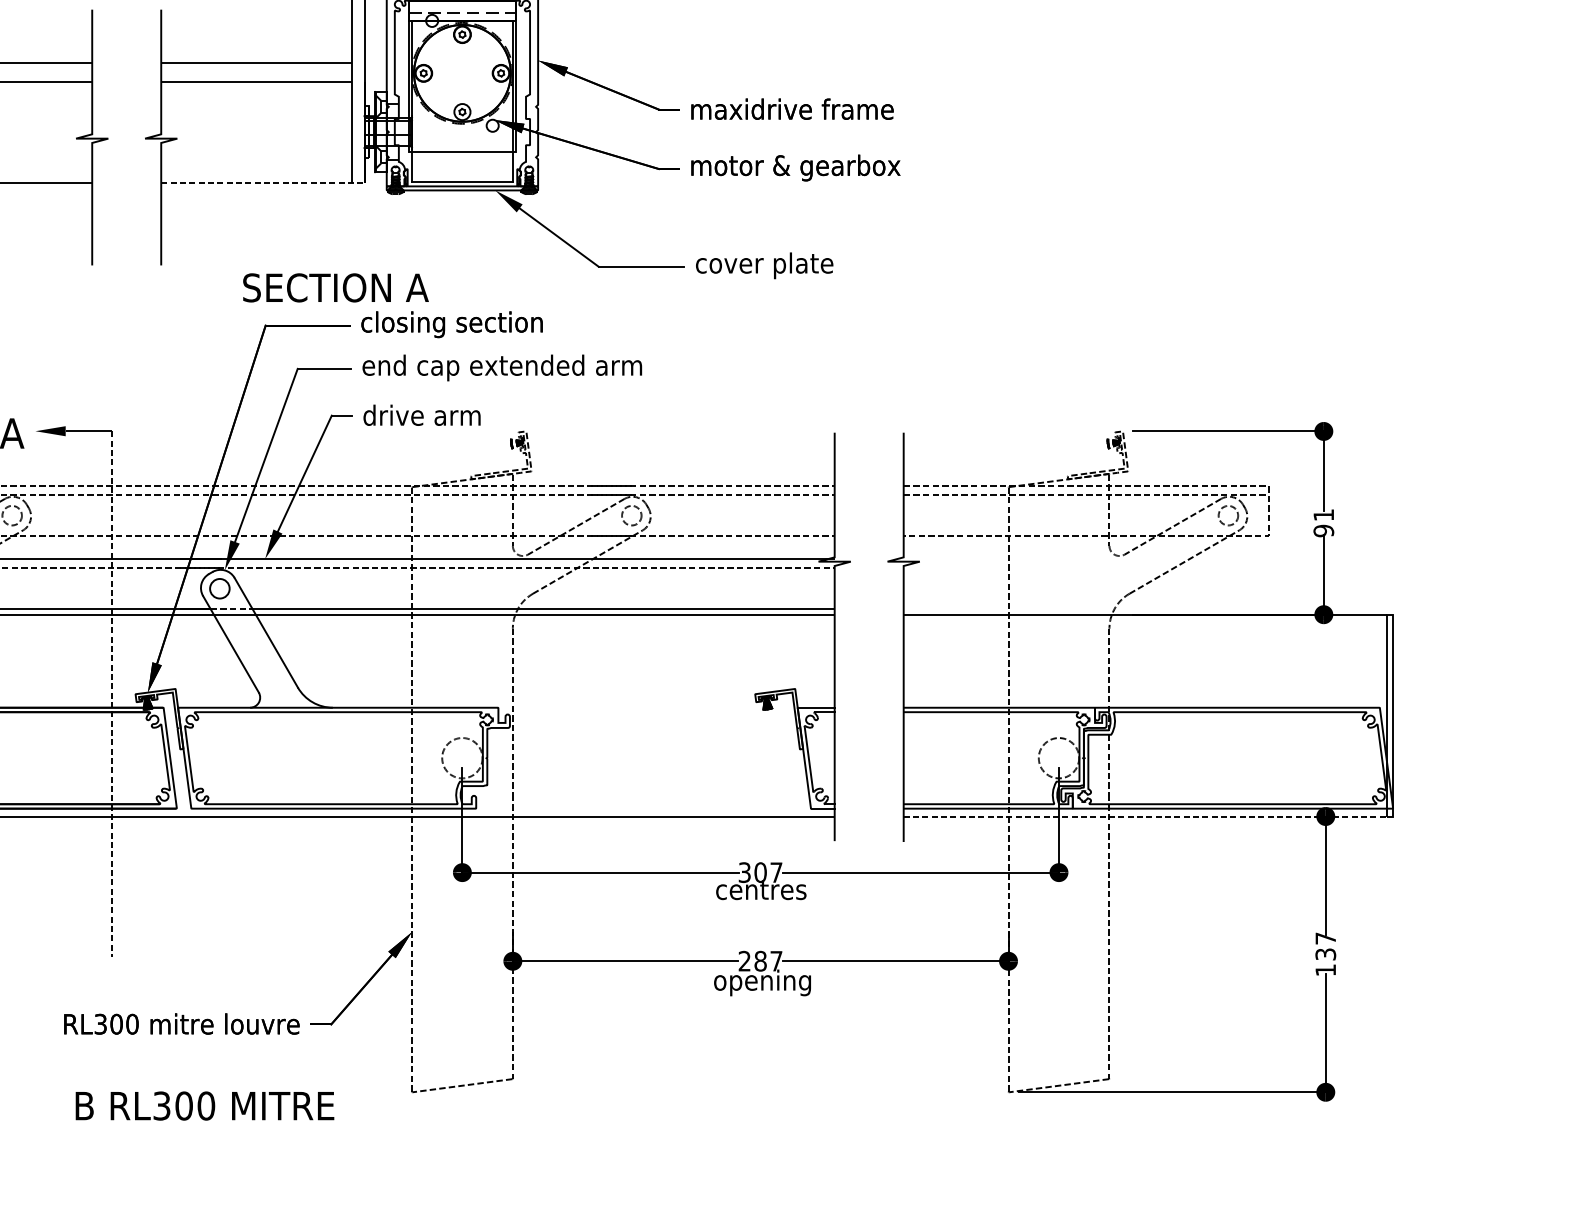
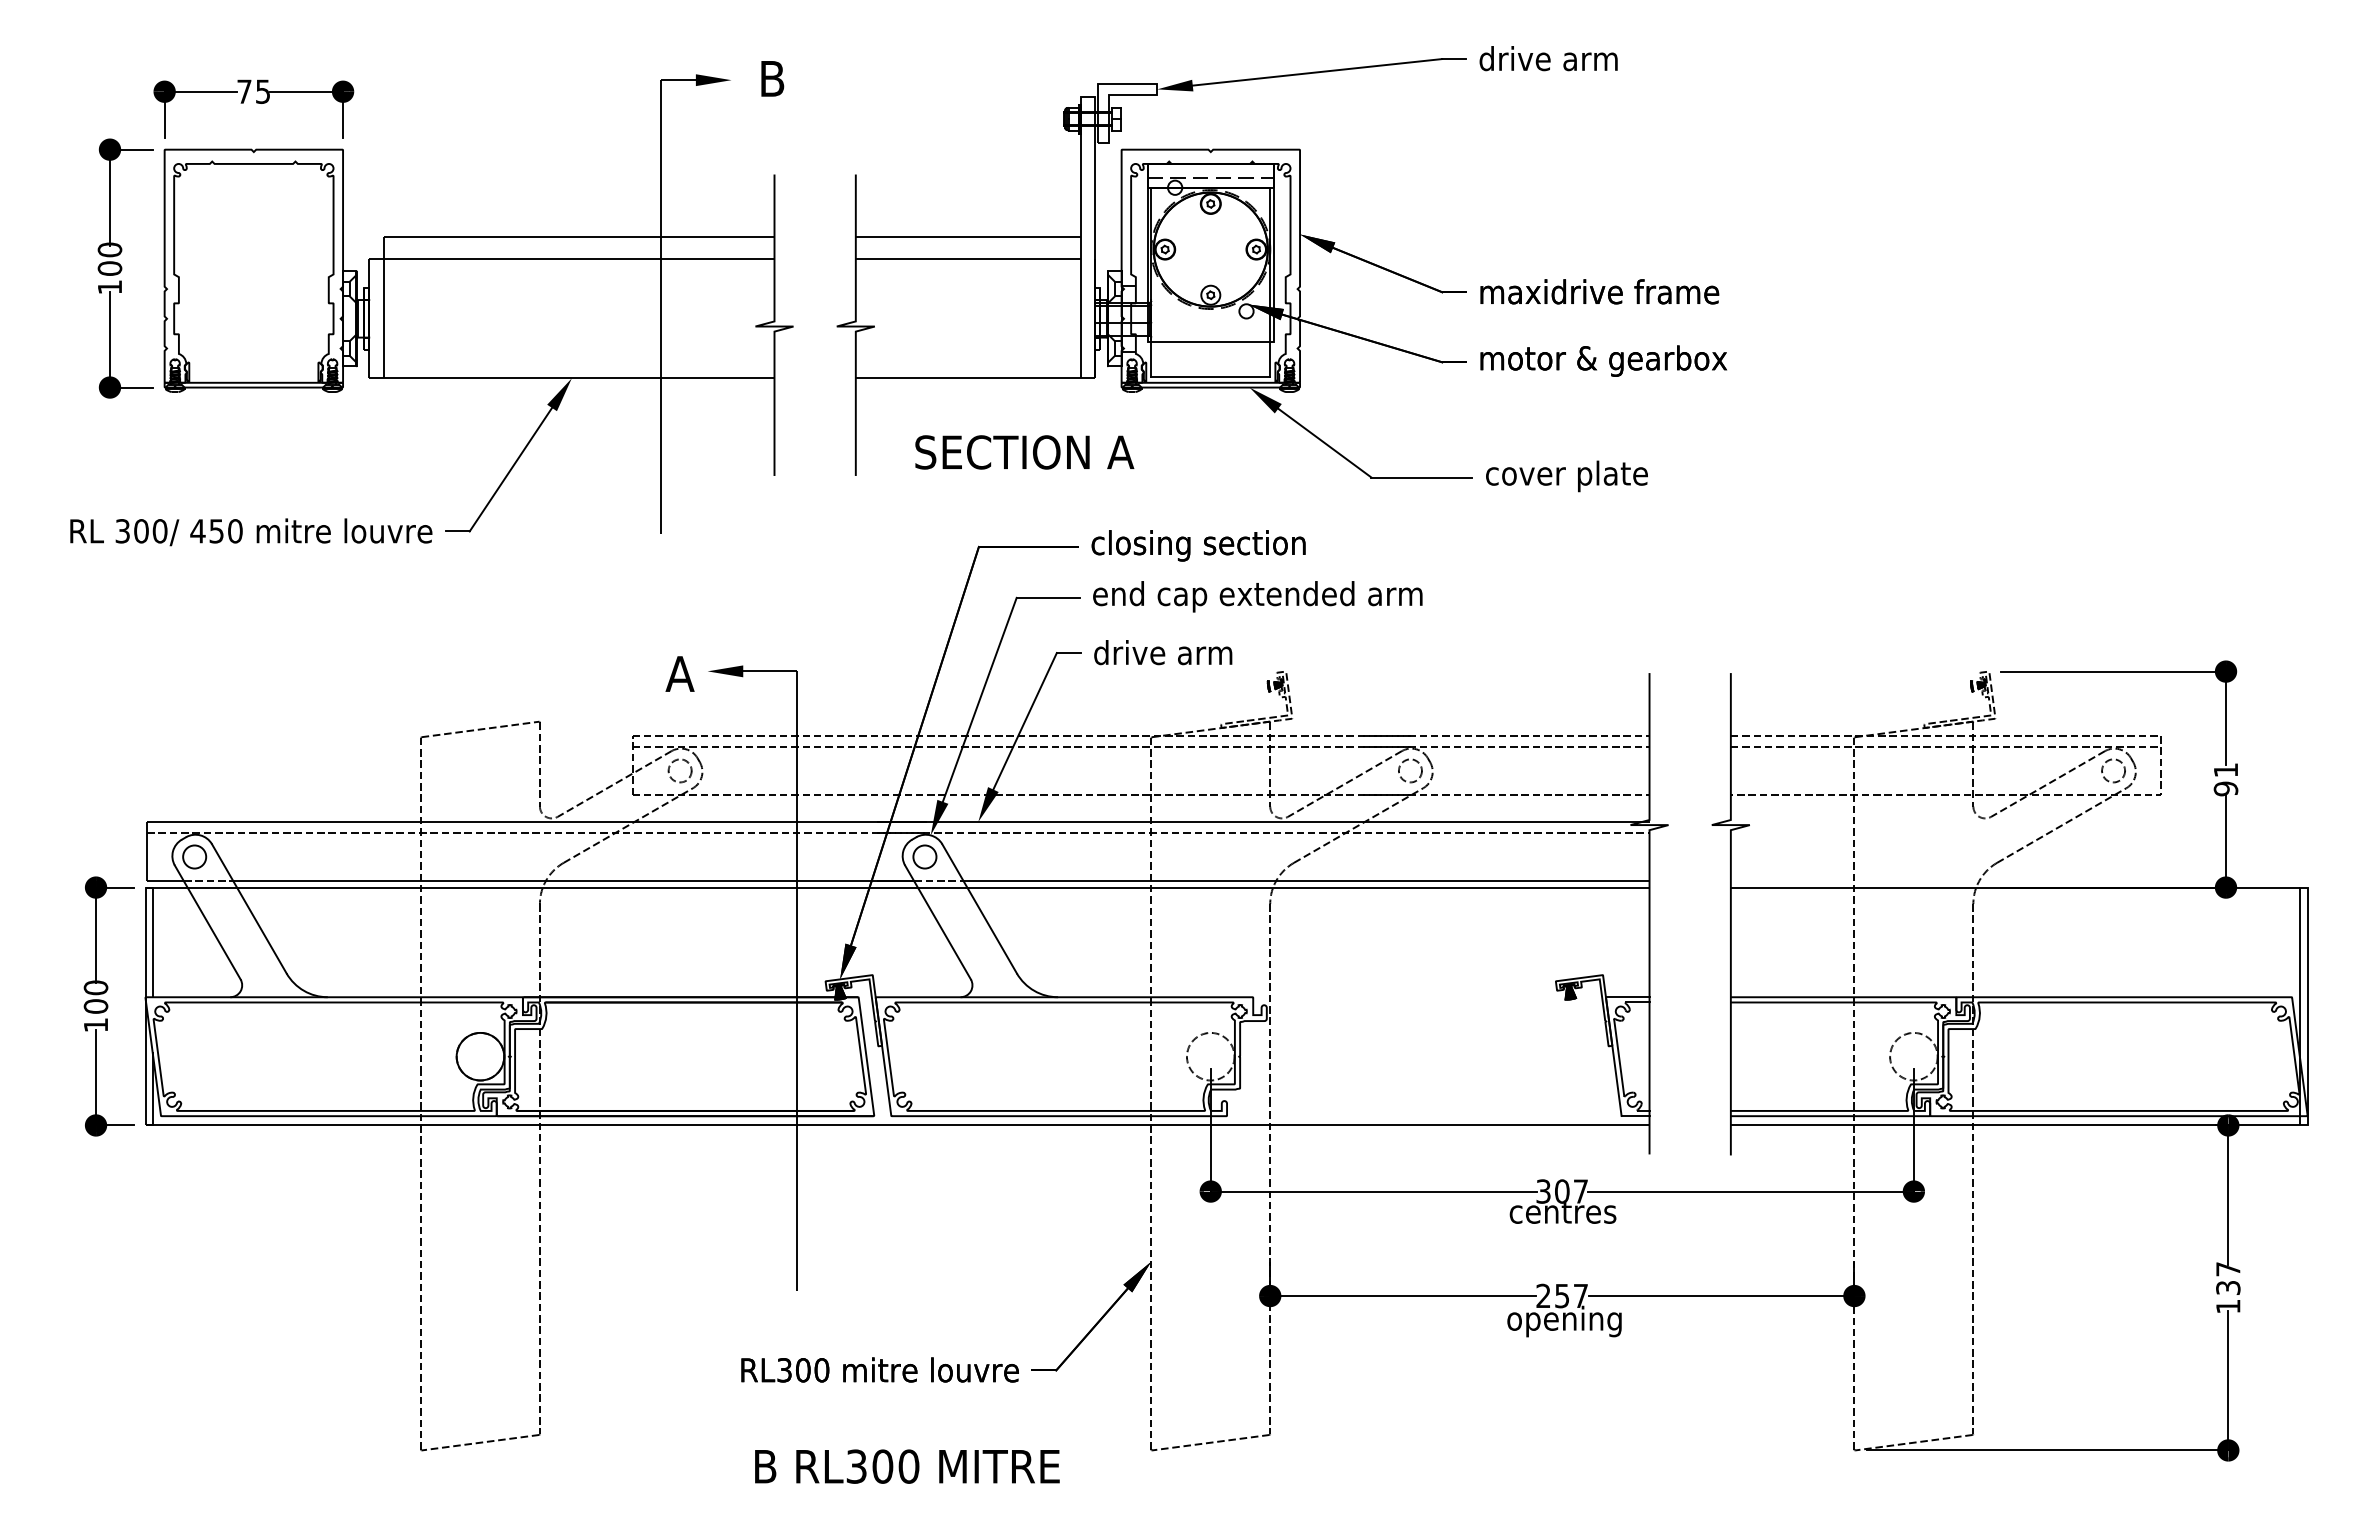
line: (262, 182) -> (975, 378), dashed -> solid
text: (335, 287) -> (1024, 452), moved
line: (111, 693) -> (797, 980), dashed -> solid
line: (1145, 816) -> (2015, 1125), dashed -> solid
text: (760, 960) -> (1562, 1295), 287 -> 257

